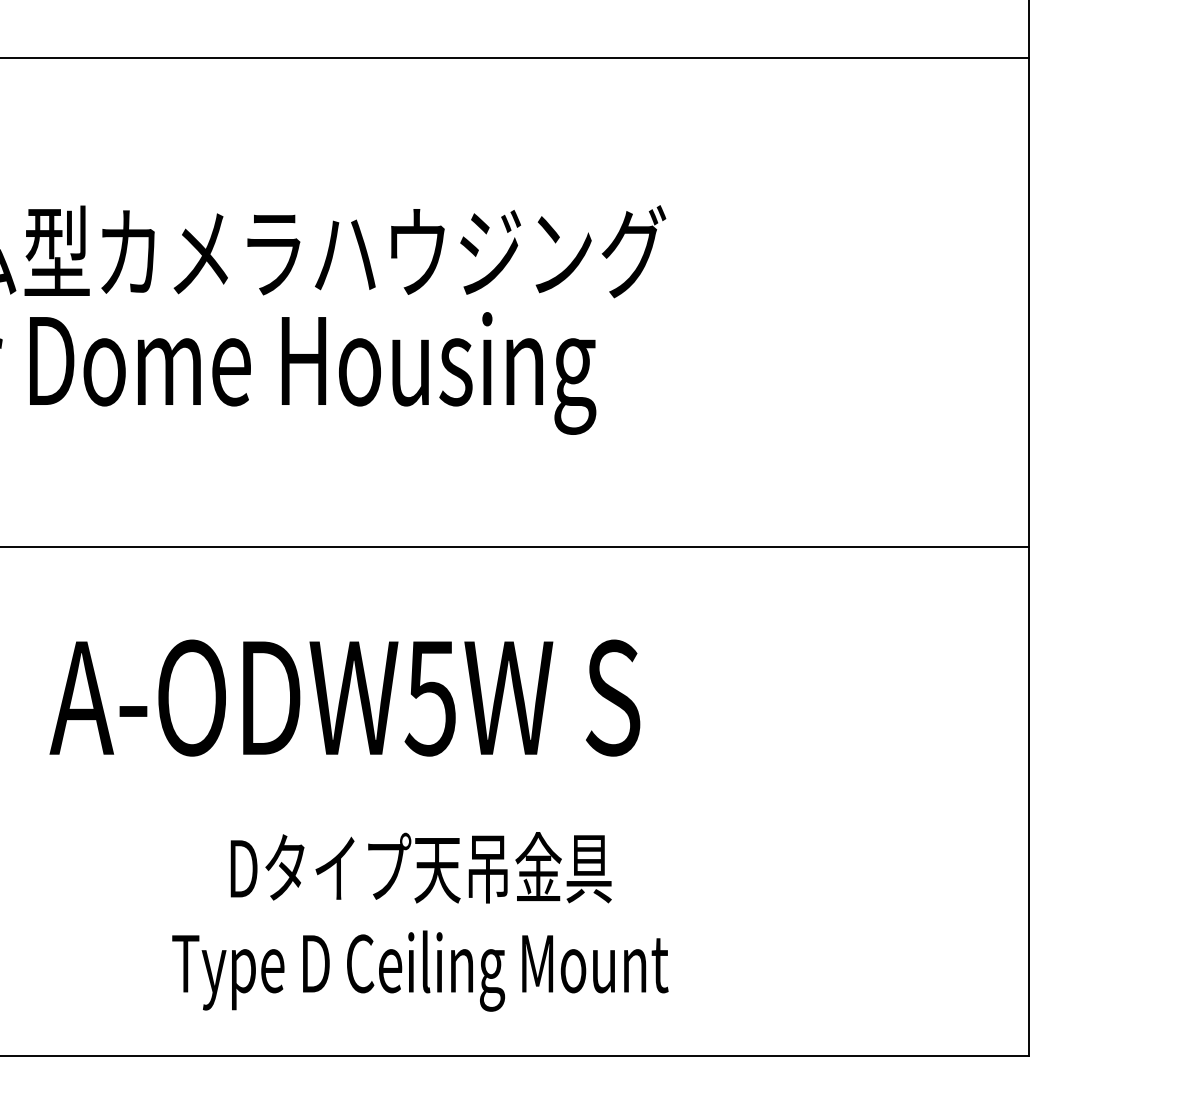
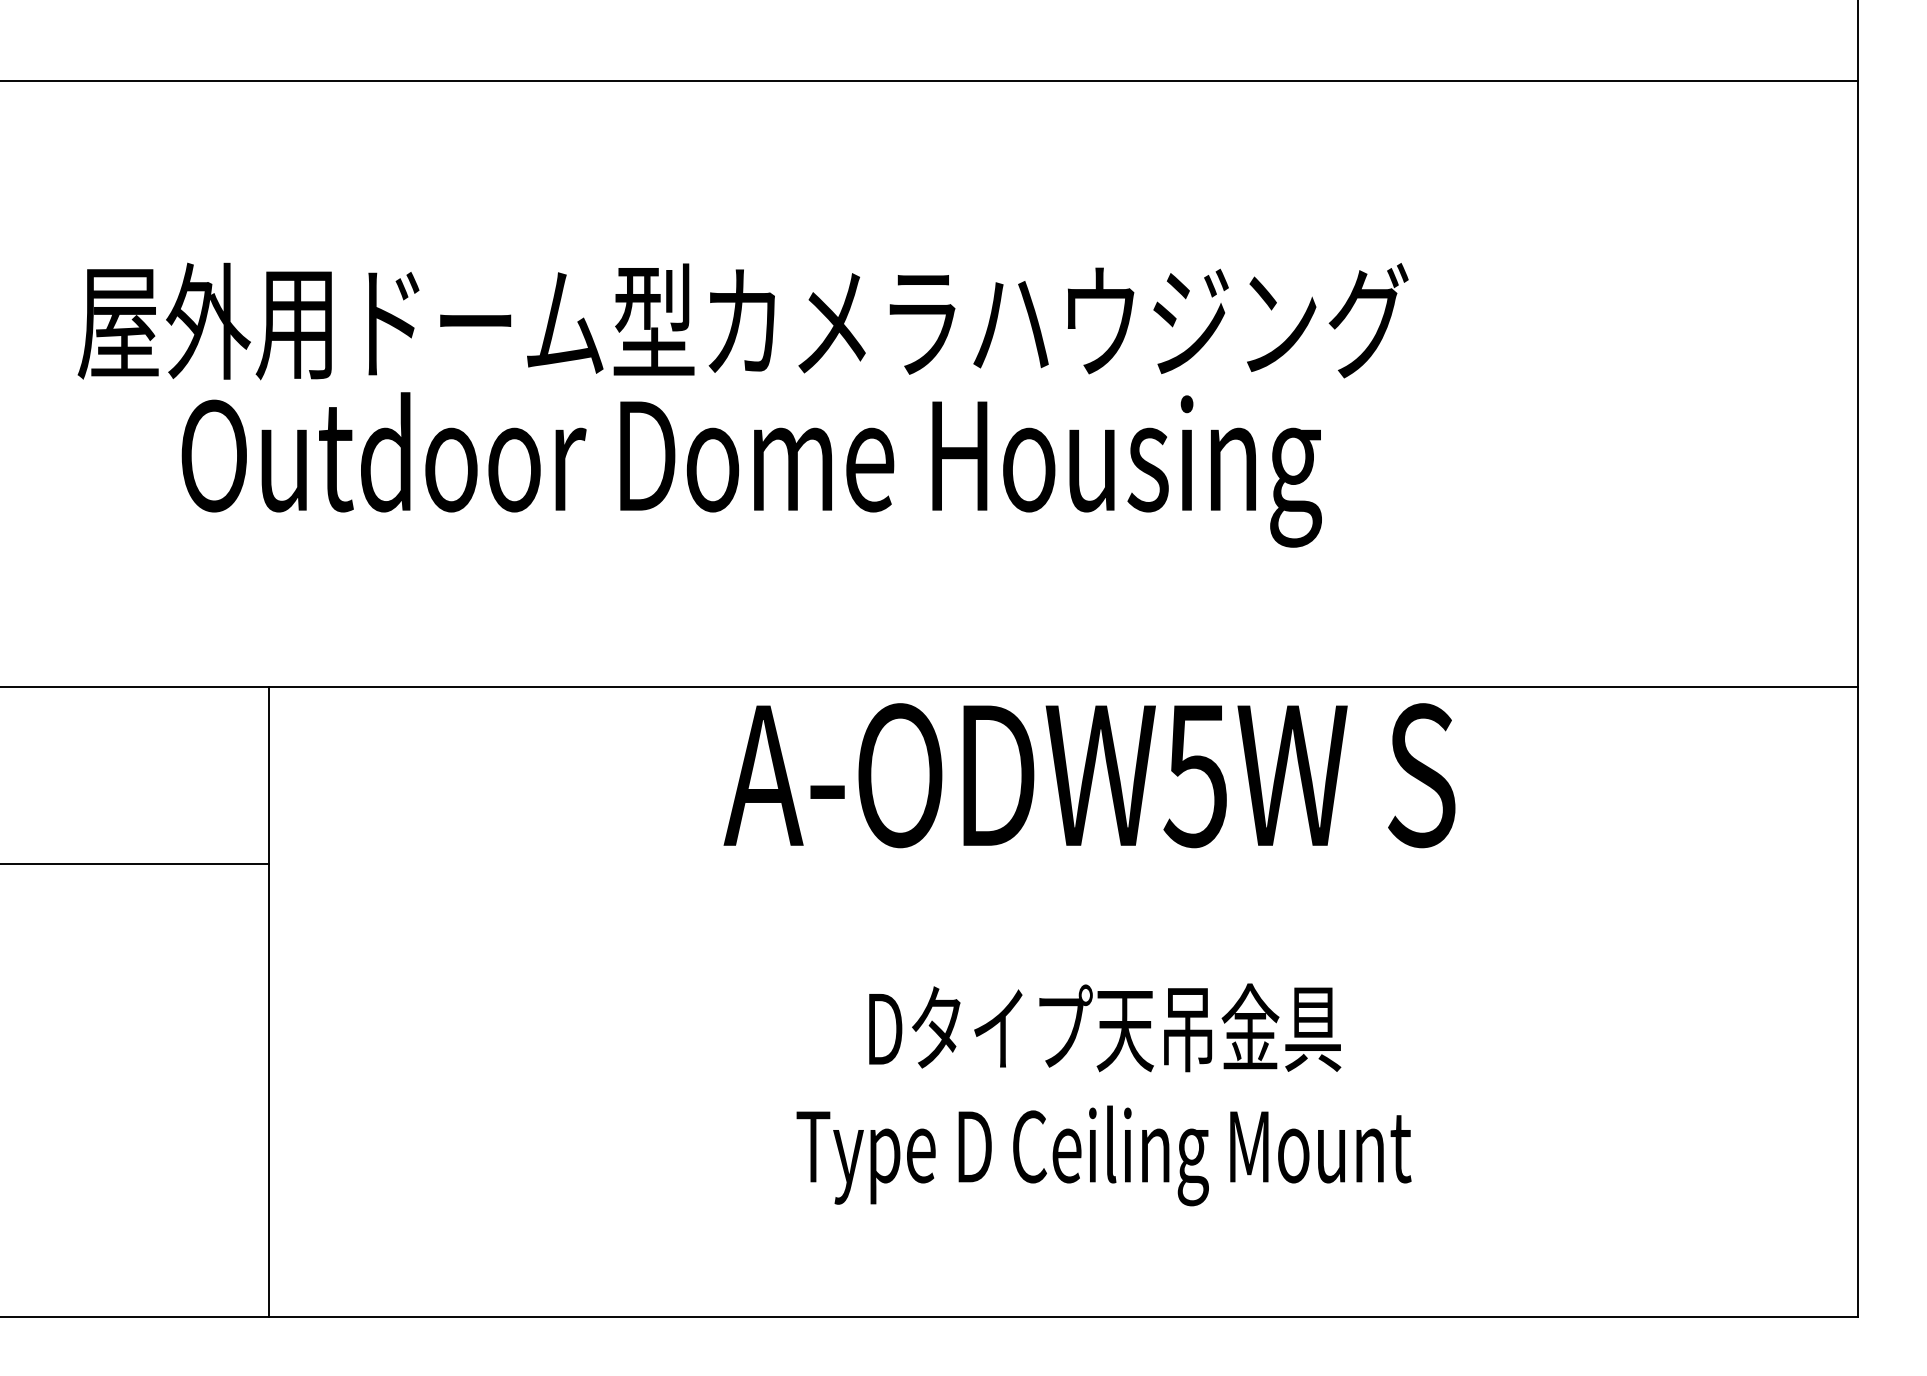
text: (344, 697) -> (1089, 775), moved
text: (419, 921) -> (1103, 1094), moved

